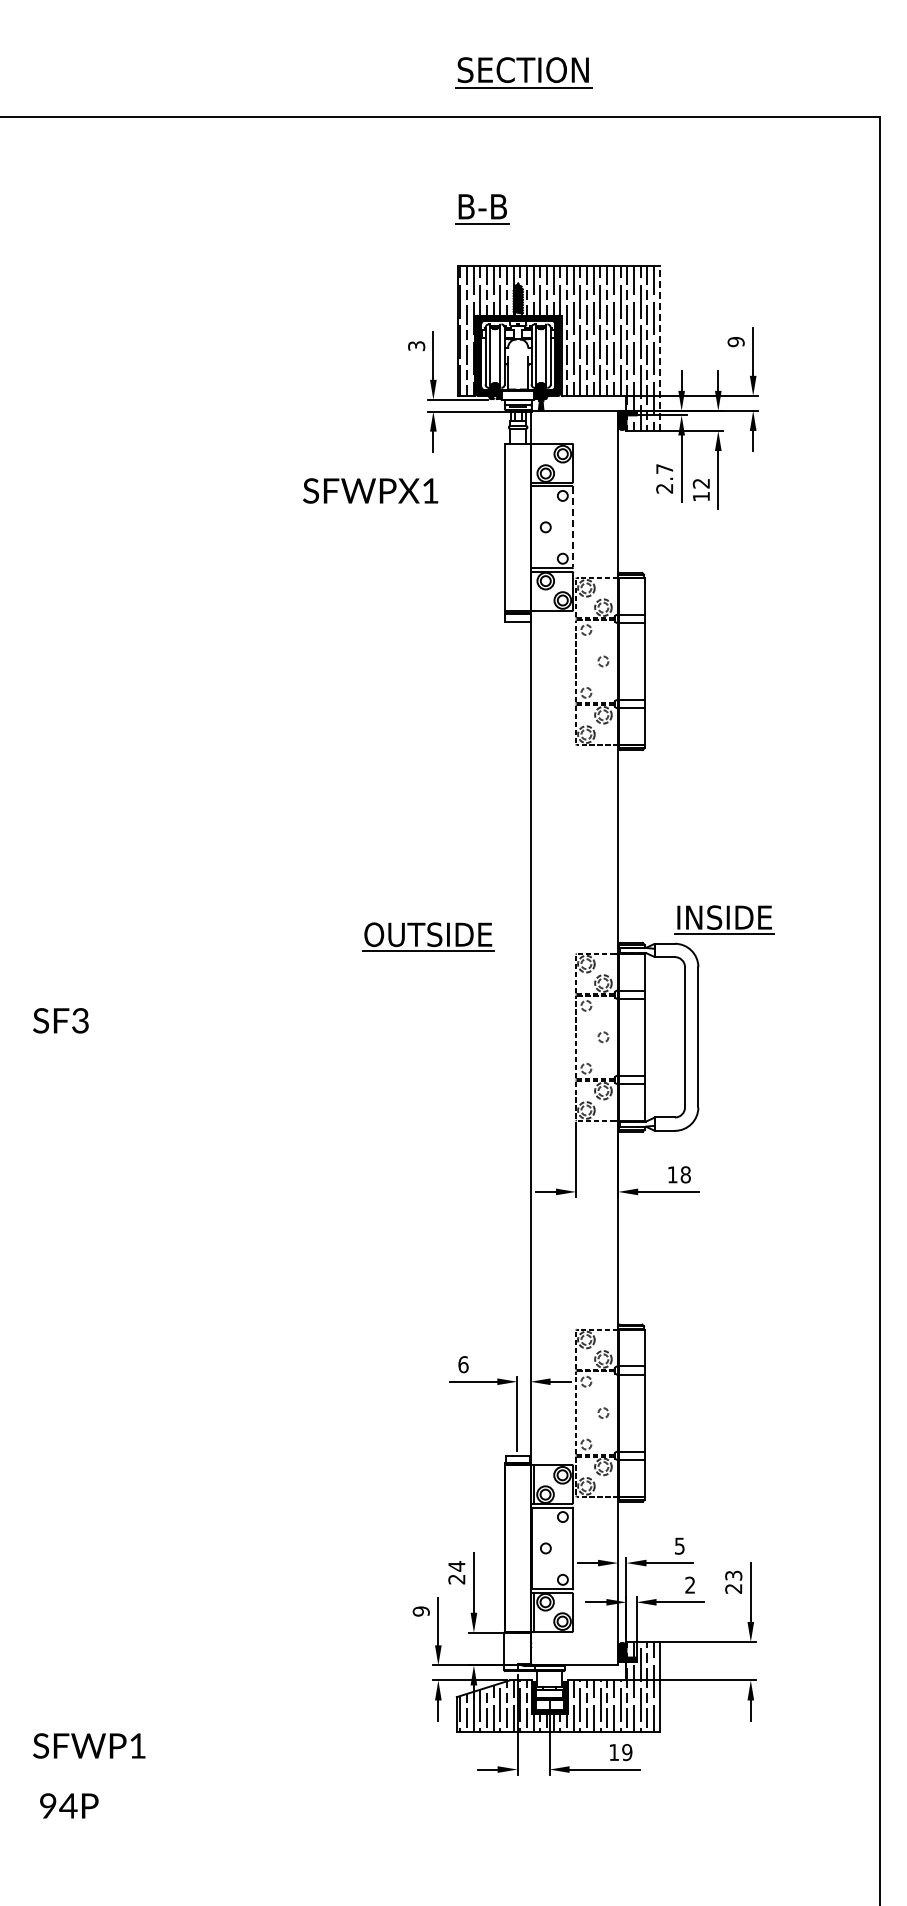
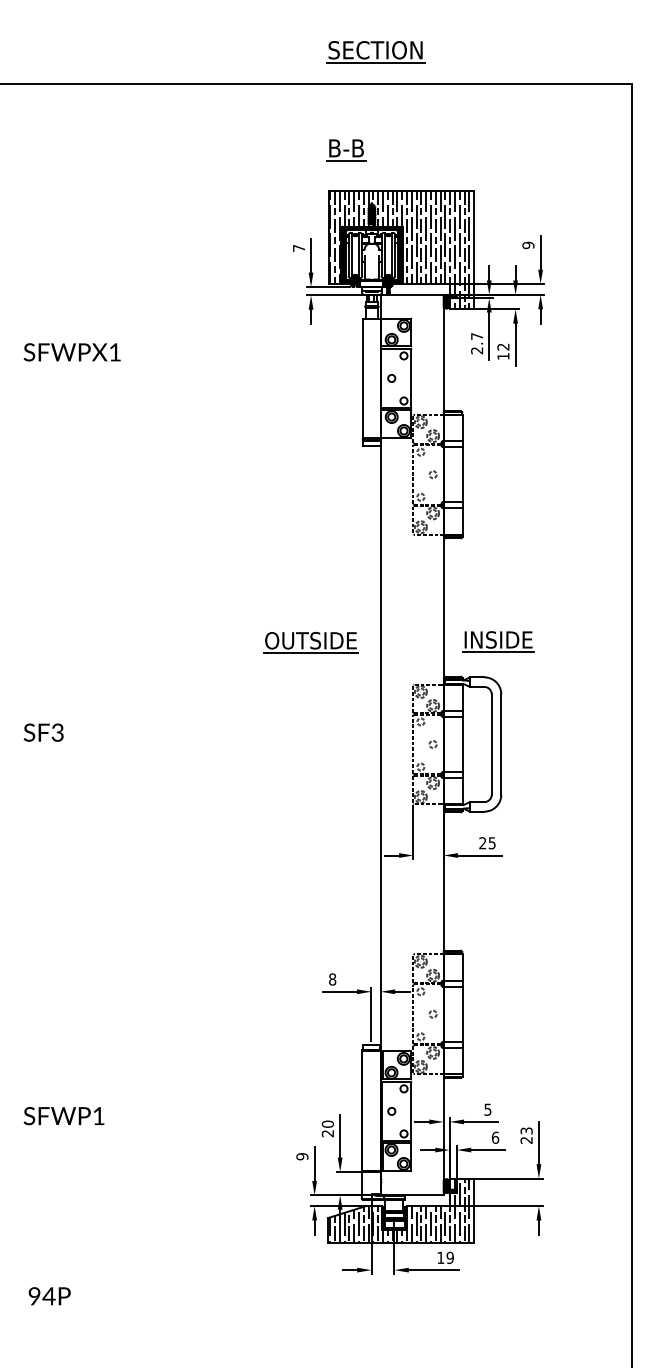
text: (416, 346) -> (298, 248), 3 -> 7
line: (659, 348) -> (473, 250), dashed -> solid
text: (370, 490) -> (72, 352), moved
line: (573, 527) -> (411, 378), dashed -> solid
part: (724, 919) -> (498, 641), moved
part: (428, 936) -> (311, 642), moved
text: (678, 1174) -> (487, 842), 18 -> 25
text: (463, 1364) -> (332, 979), 6 -> 8
text: (456, 1566) -> (327, 1124), 24 -> 20
text: (690, 1584) -> (495, 1137), 2 -> 6
text: (89, 1745) -> (64, 1115), moved

